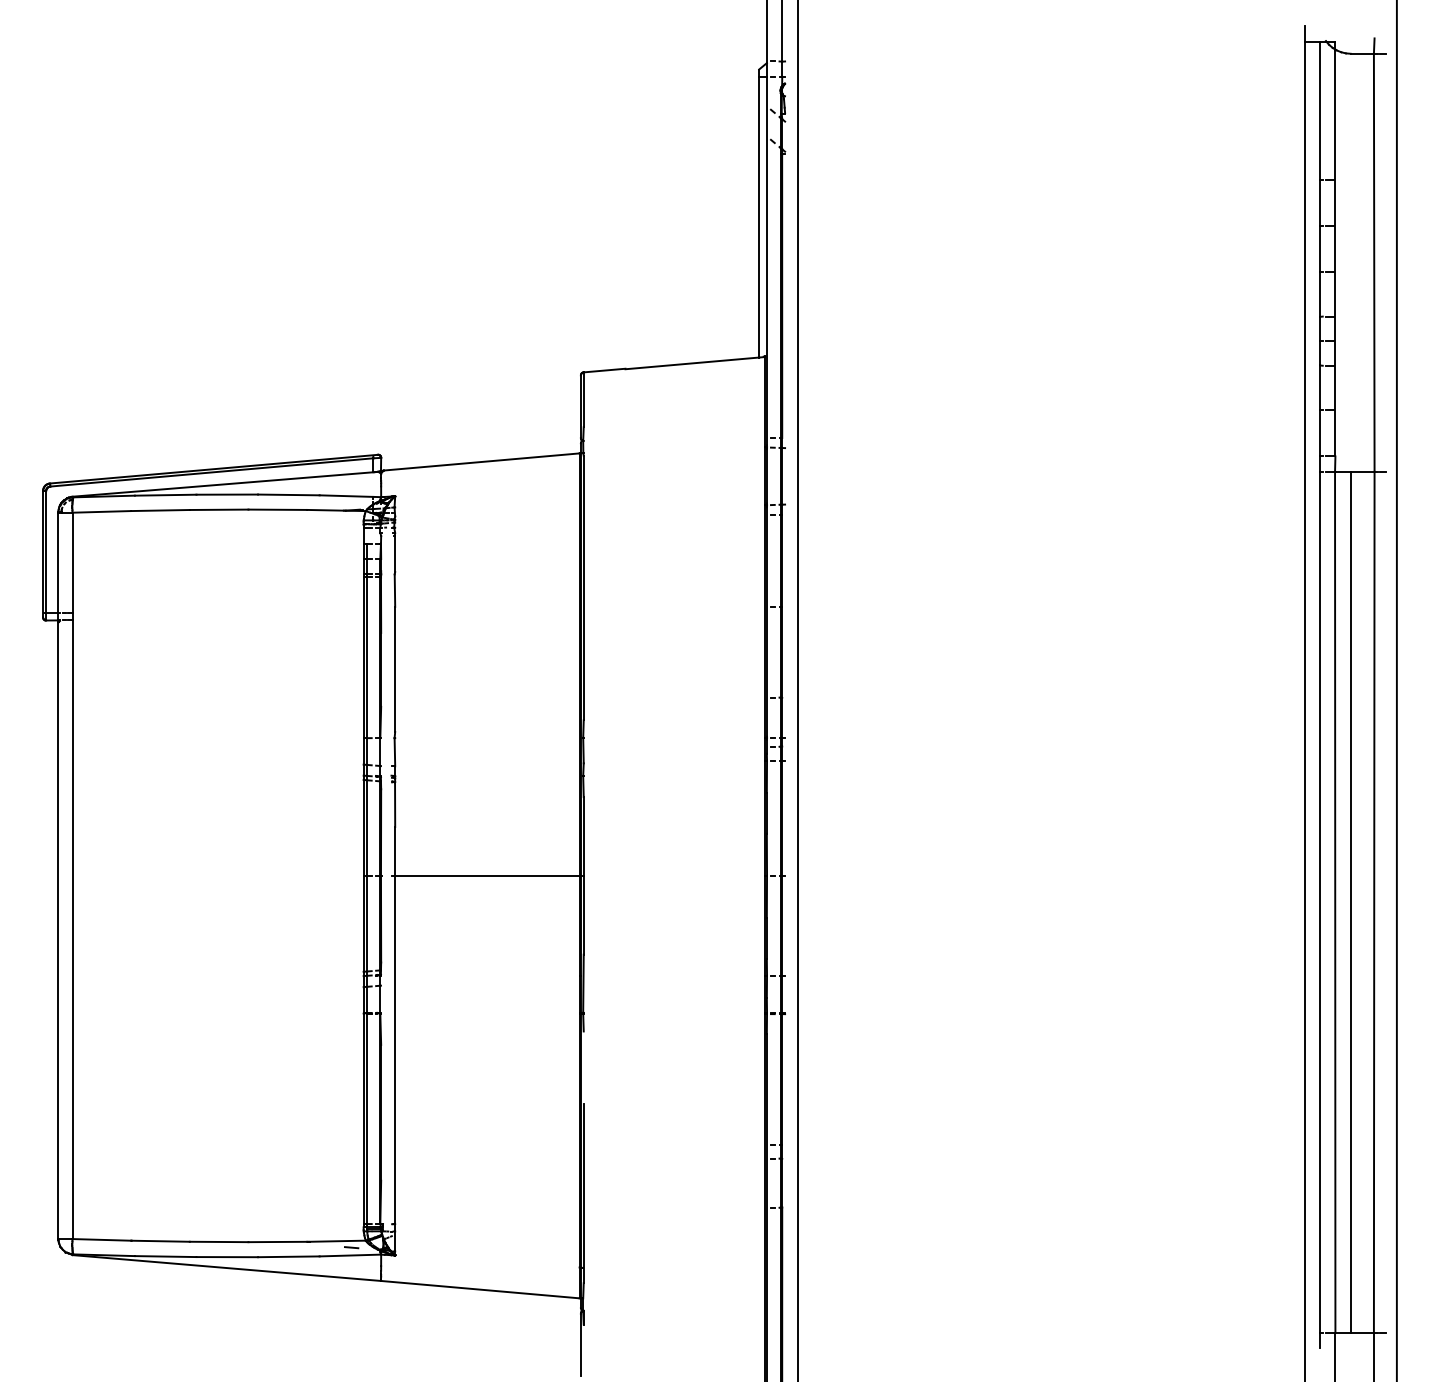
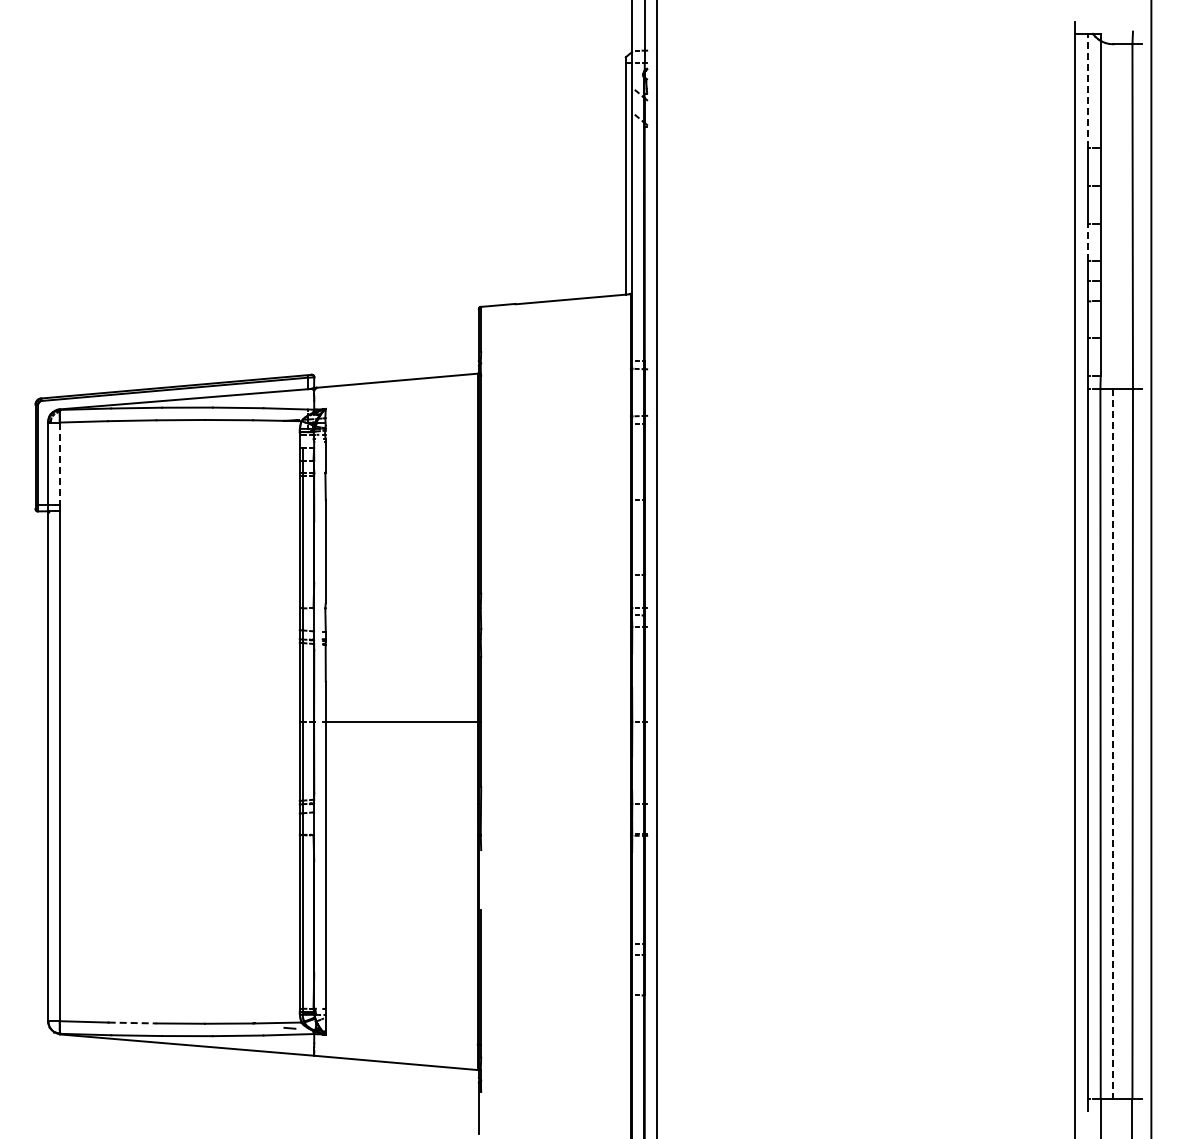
line: (1320, 111) -> (1088, 91), solid -> dashed
line: (1320, 294) -> (1088, 242), solid -> dashed
line: (72, 563) -> (59, 464), solid -> dashed
line: (1350, 902) -> (1113, 743), solid -> dashed
line: (160, 1241) -> (132, 1023), solid -> dashed

